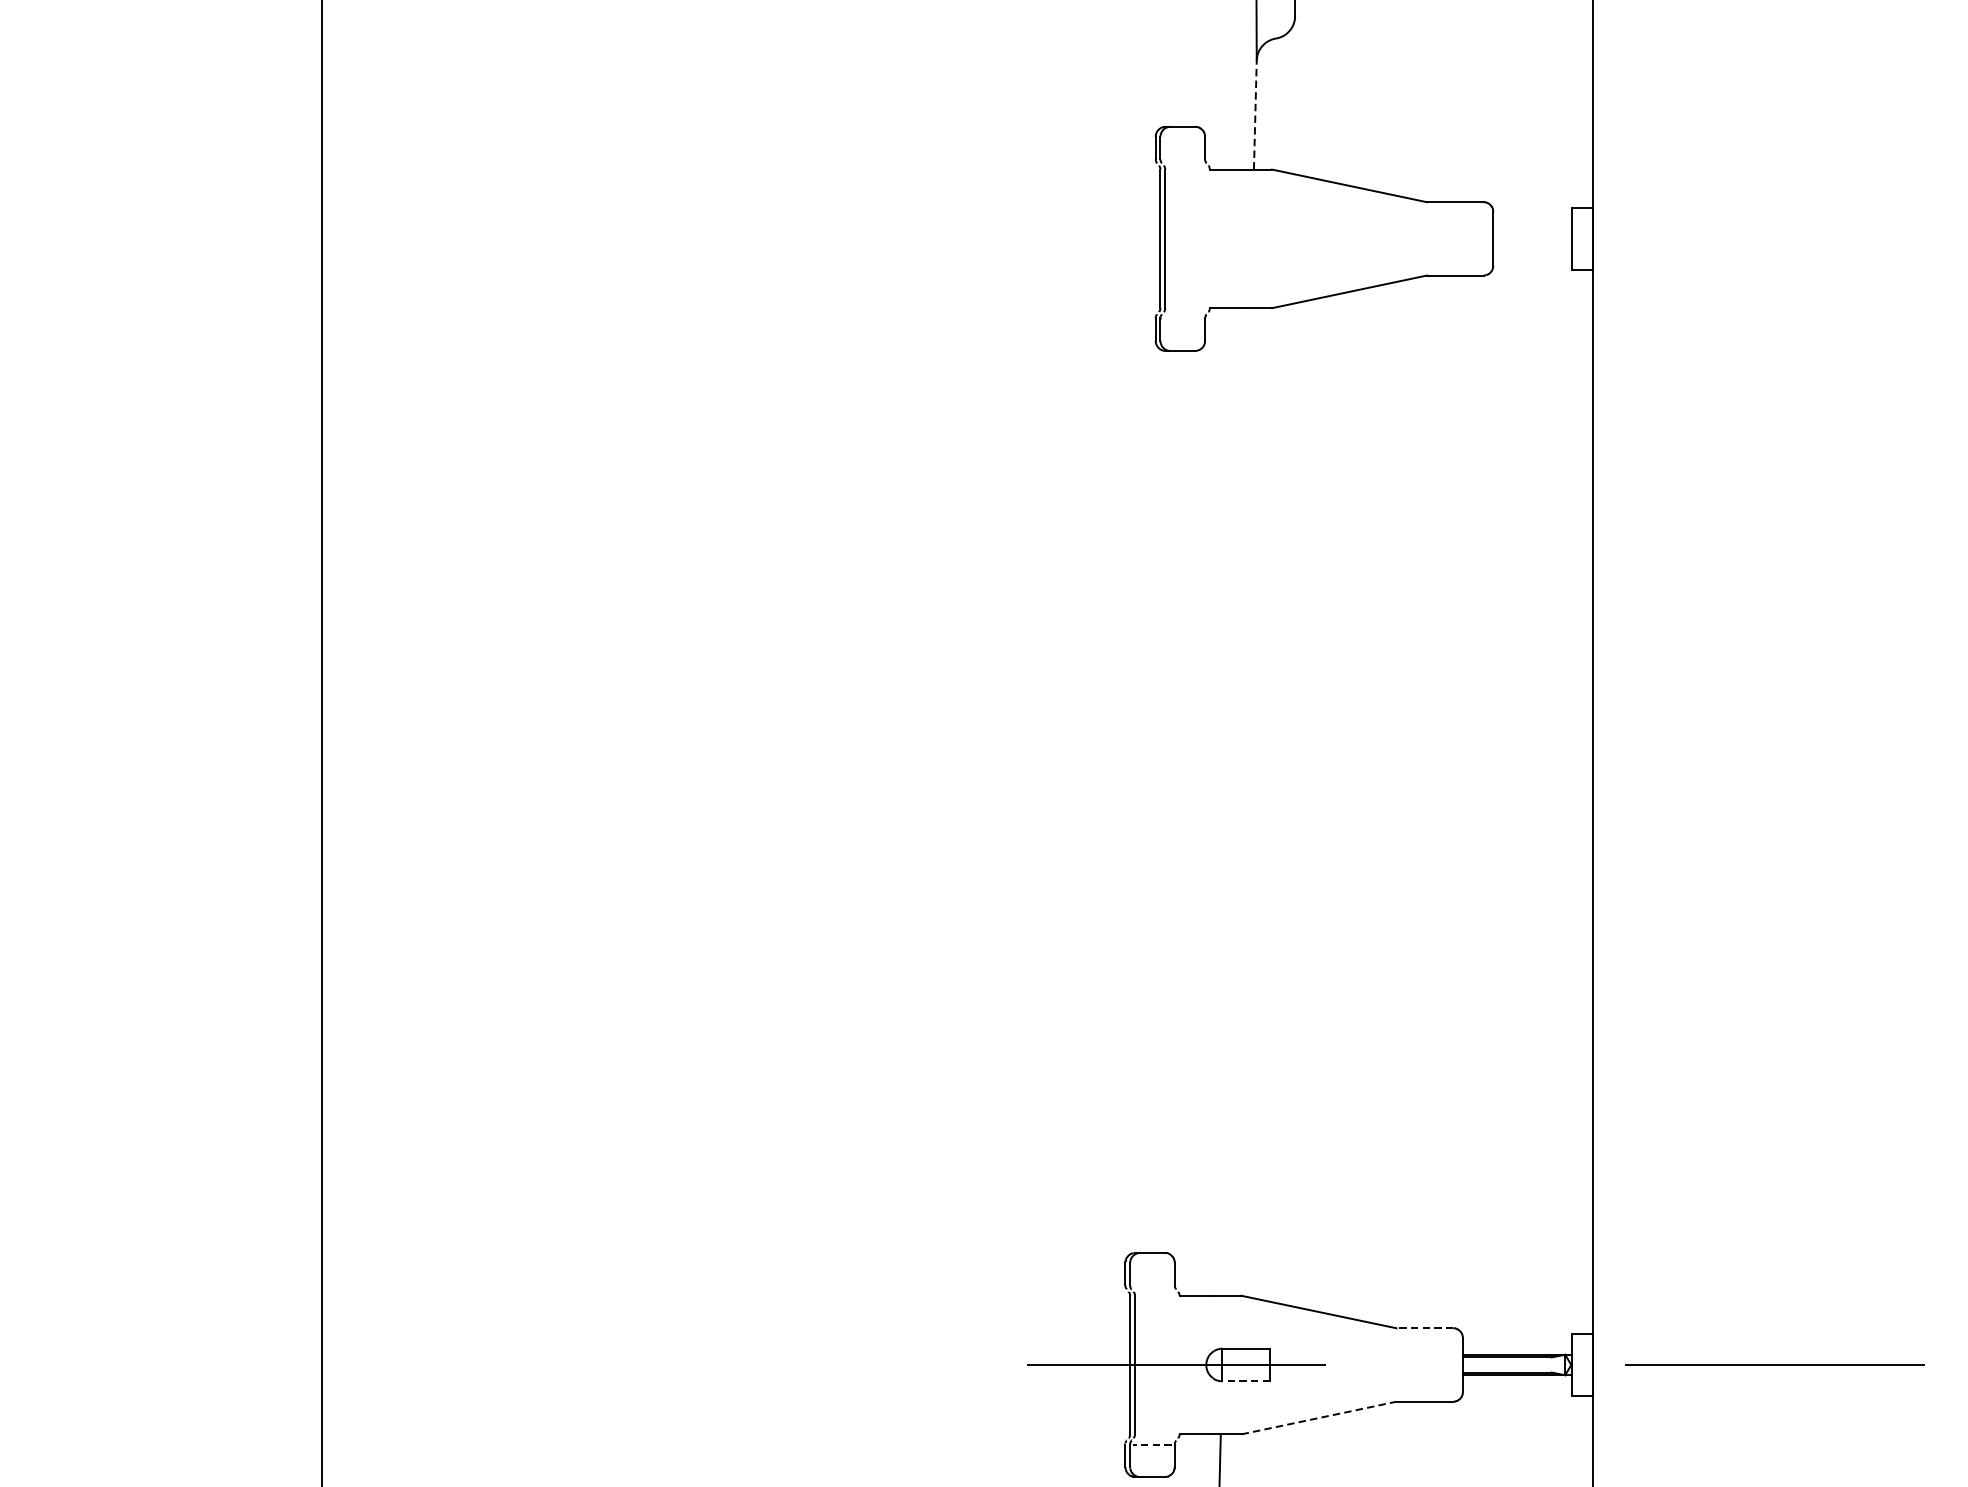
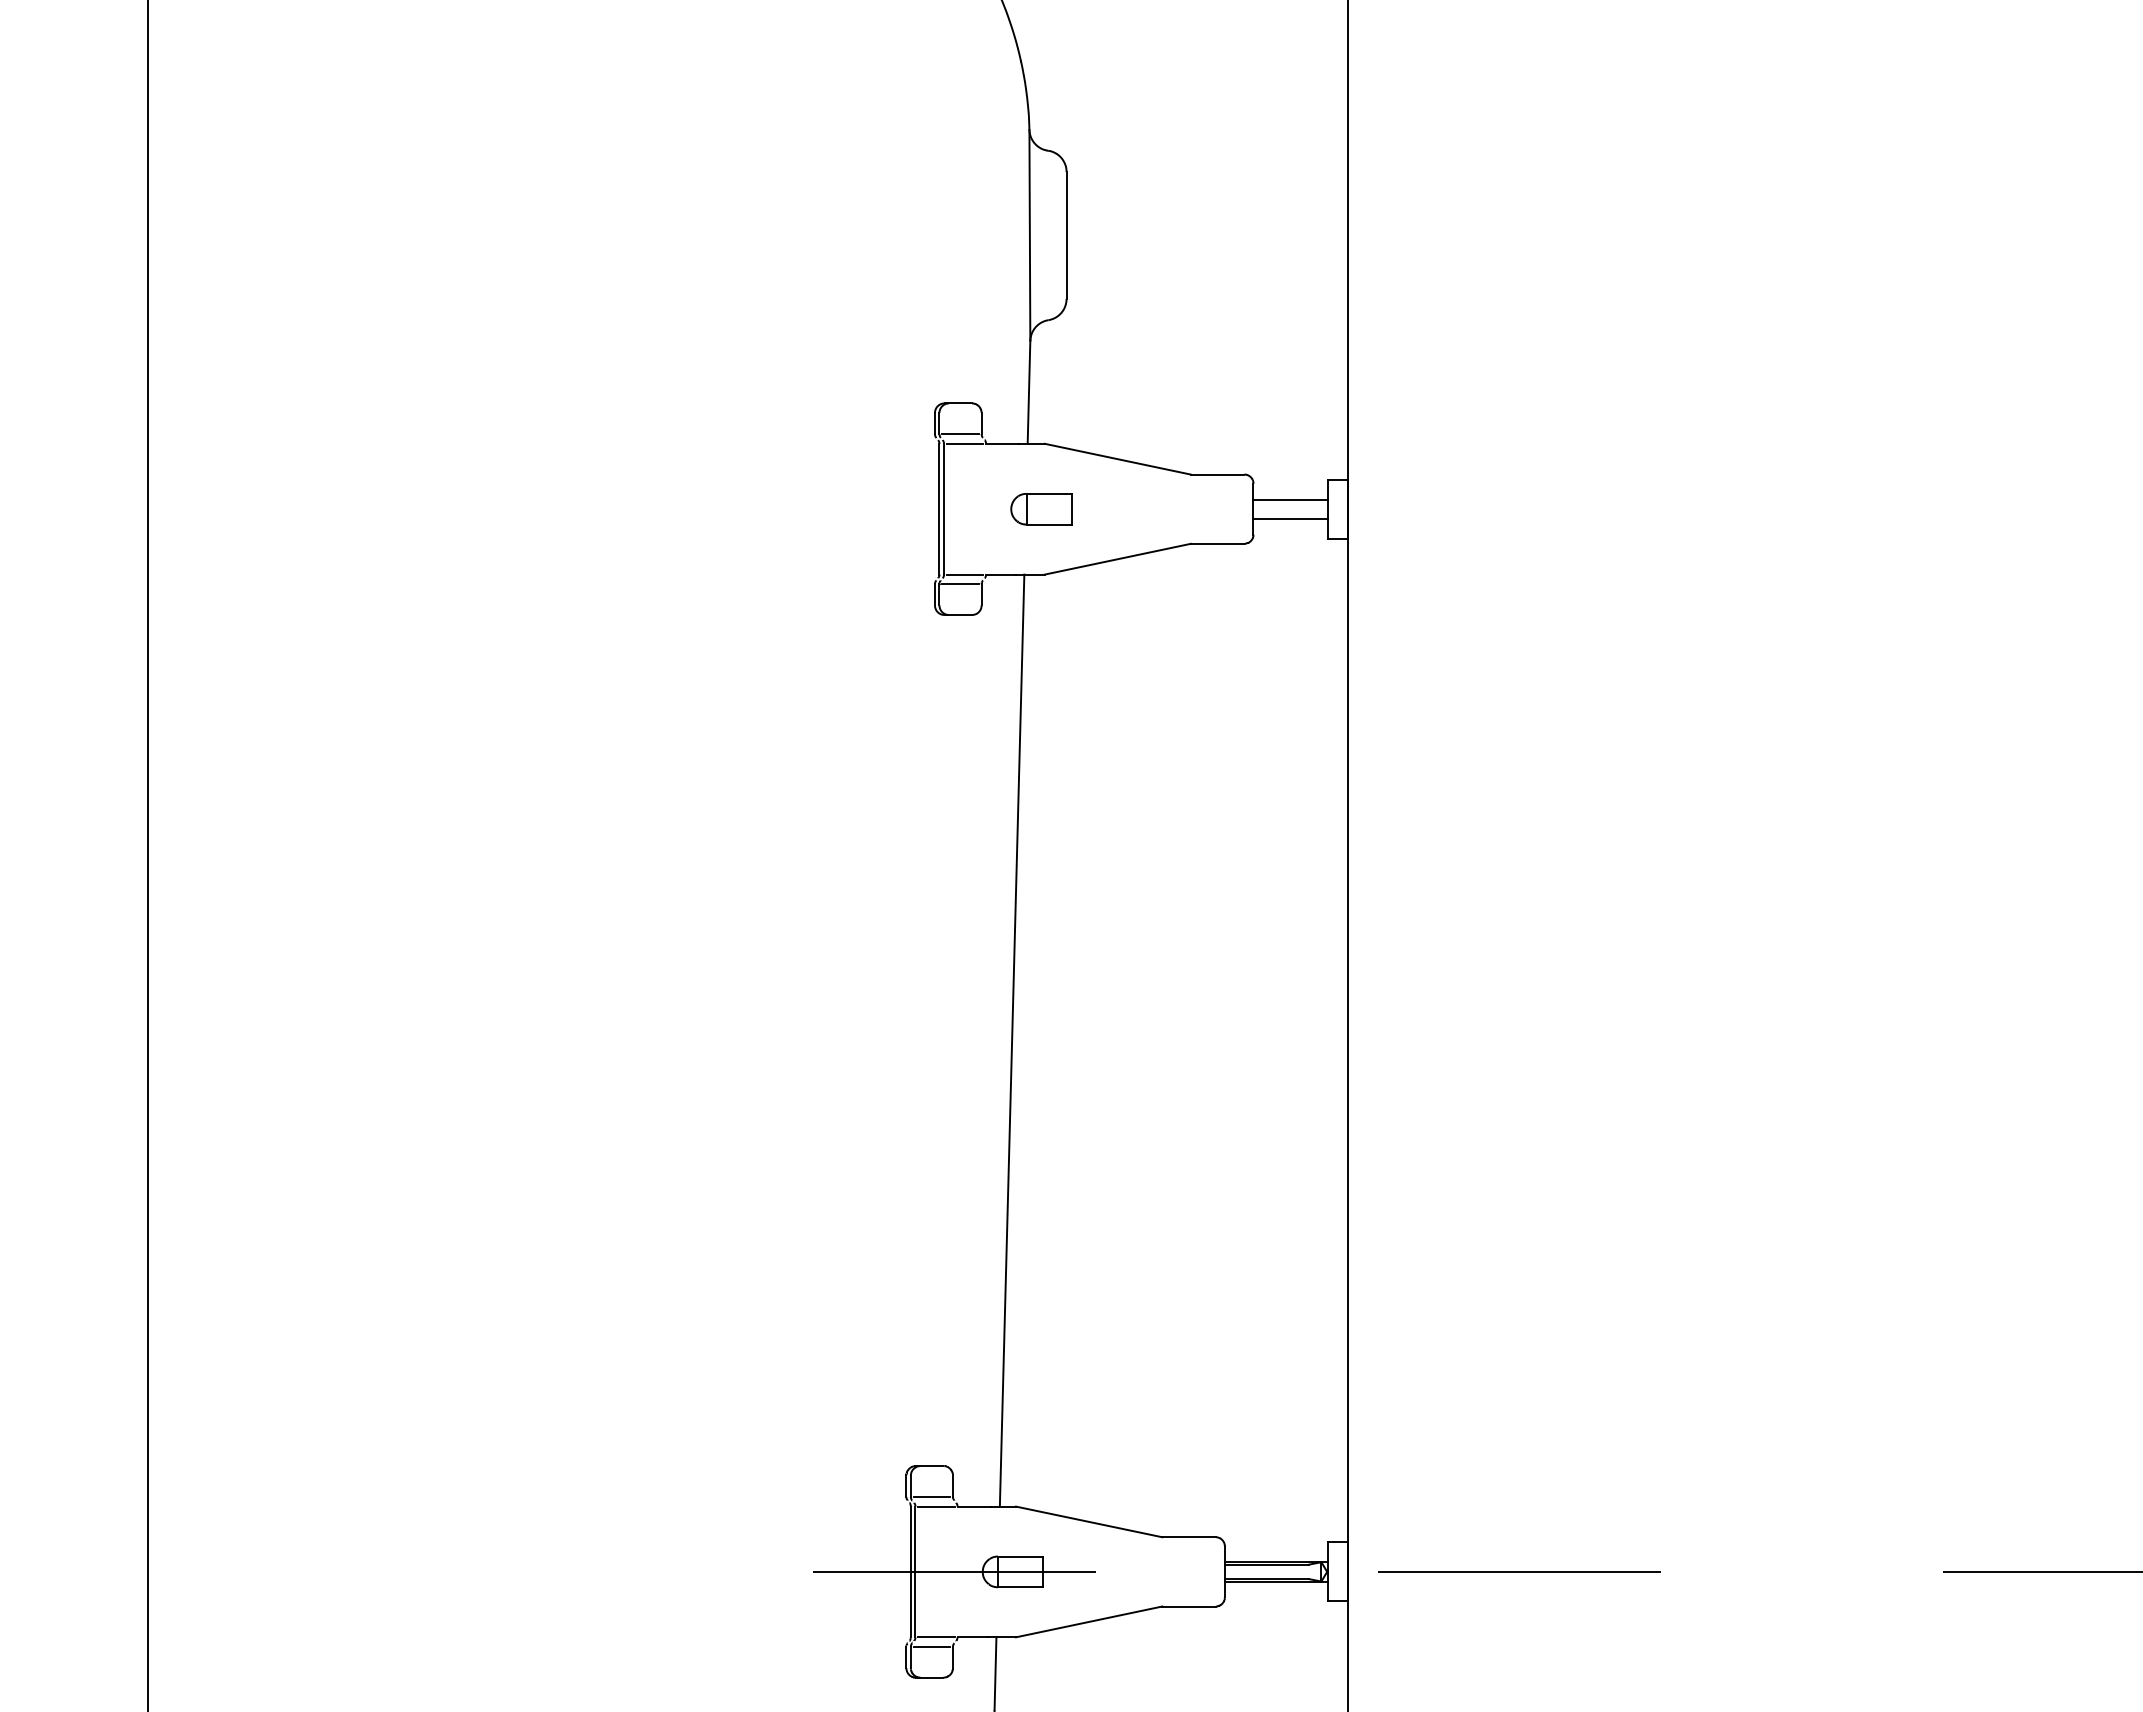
line: (1255, 114) -> (1029, 391), dashed -> solid
line: (1182, 159) -> (960, 434), added
line: (1186, 169) -> (964, 443), added
line: (1532, 228) -> (1290, 499), added
part: (1268, 239) -> (1041, 509), added
line: (1532, 248) -> (1290, 518), added
line: (1186, 308) -> (964, 574), added
line: (1182, 318) -> (960, 584), added
line: (1236, 801) -> (1011, 1040), added
line: (1152, 1285) -> (931, 1496), added
line: (1157, 1295) -> (936, 1506), added
line: (1425, 1328) -> (1189, 1537), dashed -> solid
line: (1245, 1381) -> (1019, 1587), dashed -> solid
line: (1319, 1417) -> (1089, 1621), dashed -> solid
line: (1157, 1434) -> (936, 1637), added
line: (1152, 1444) -> (931, 1646), dashed -> solid

